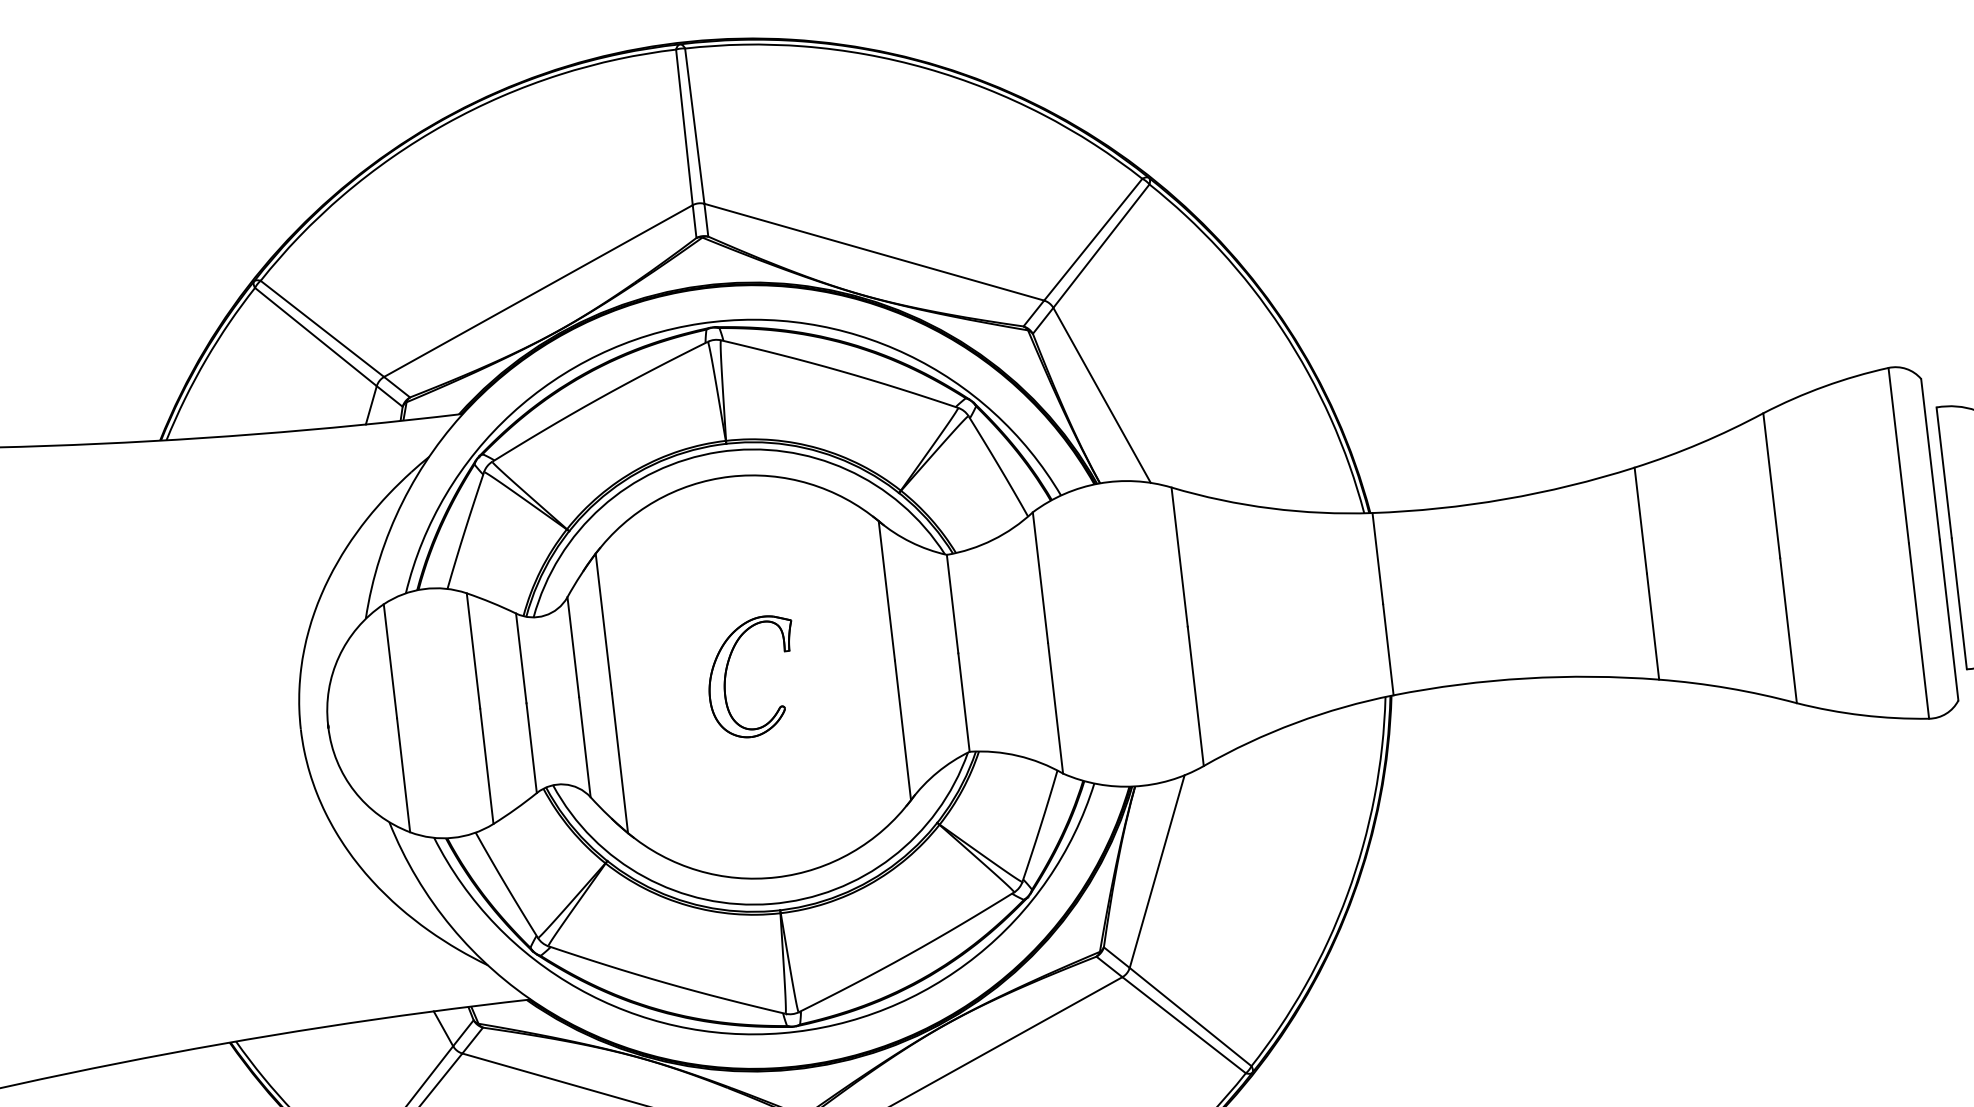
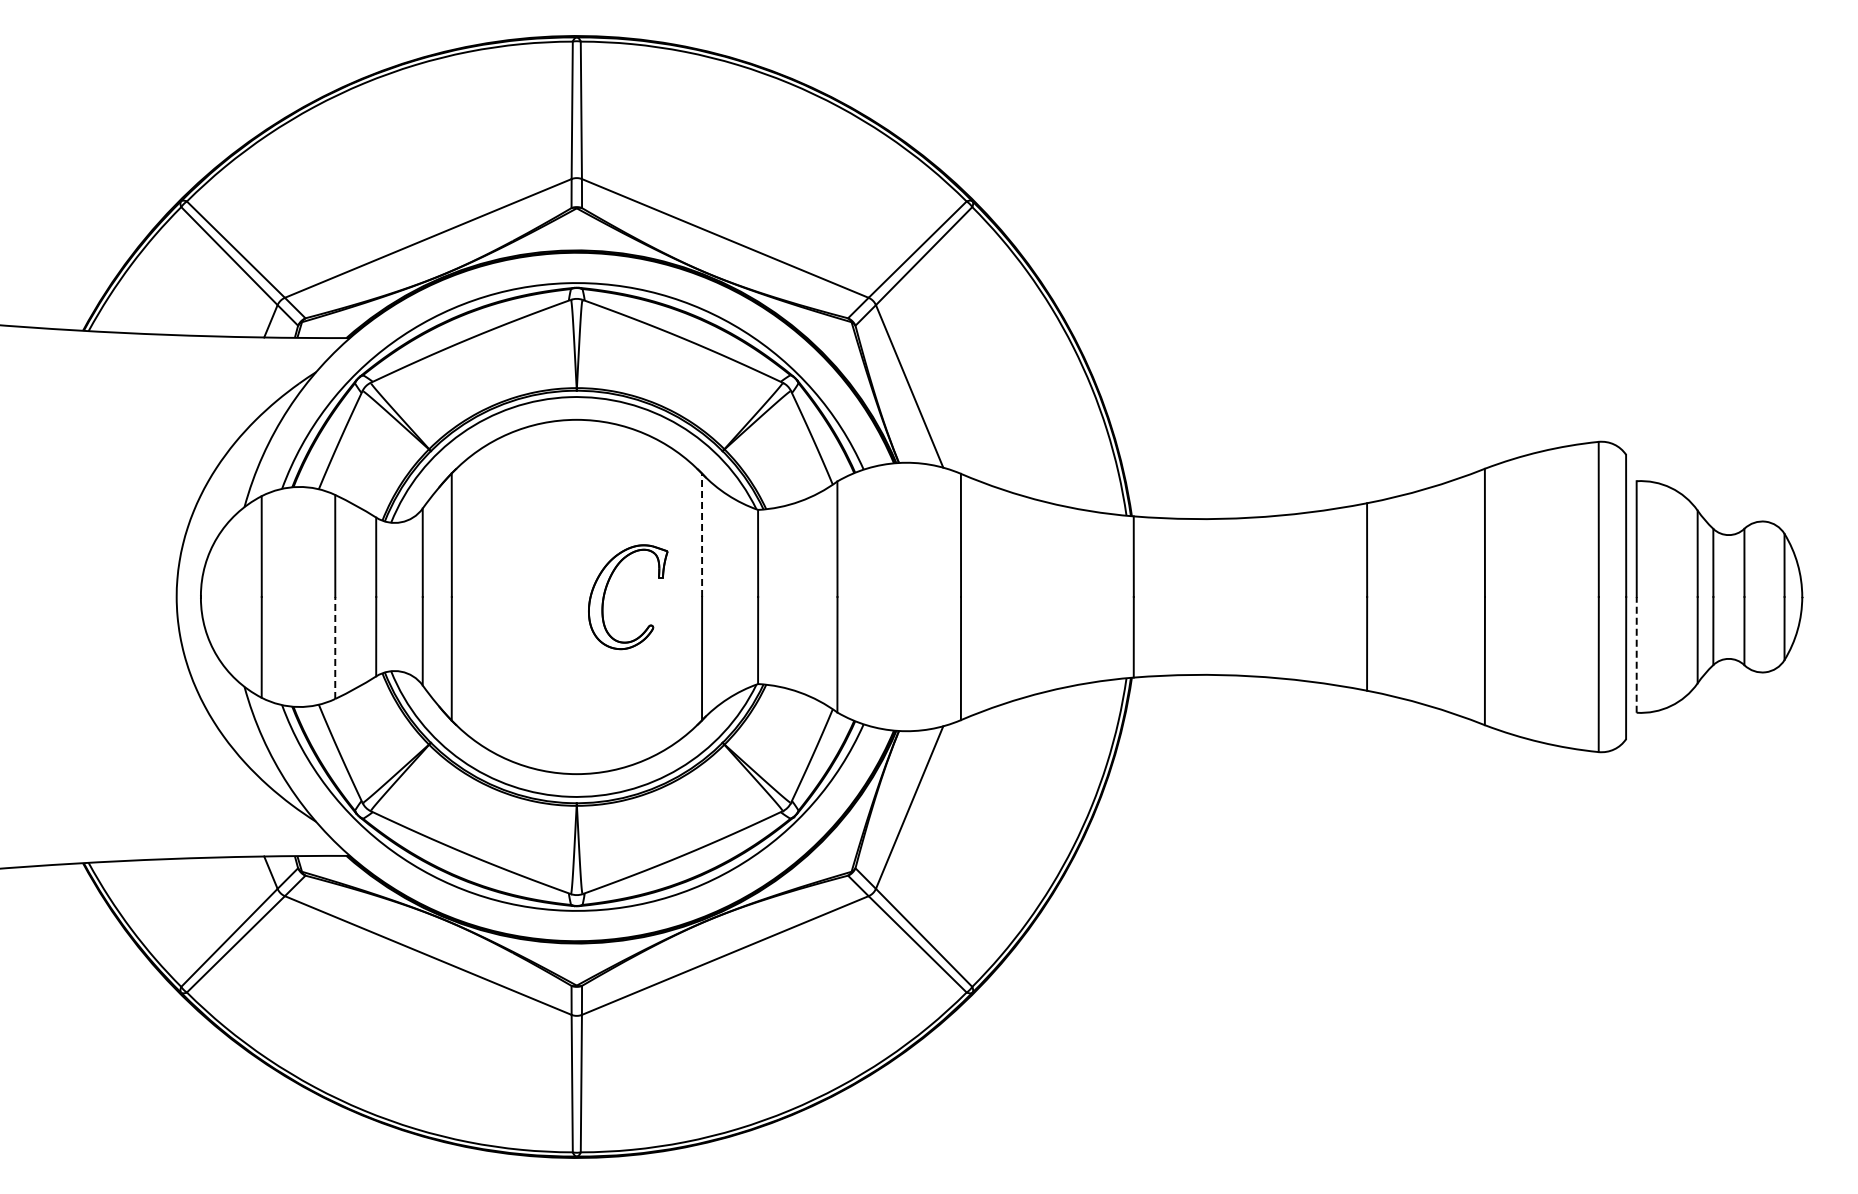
line: (887, 591) -> (702, 535), solid -> dashed
line: (1959, 603) -> (1636, 654), solid -> dashed
part: (727, 672) -> (606, 590), moved
line: (487, 765) -> (335, 647), solid -> dashed

